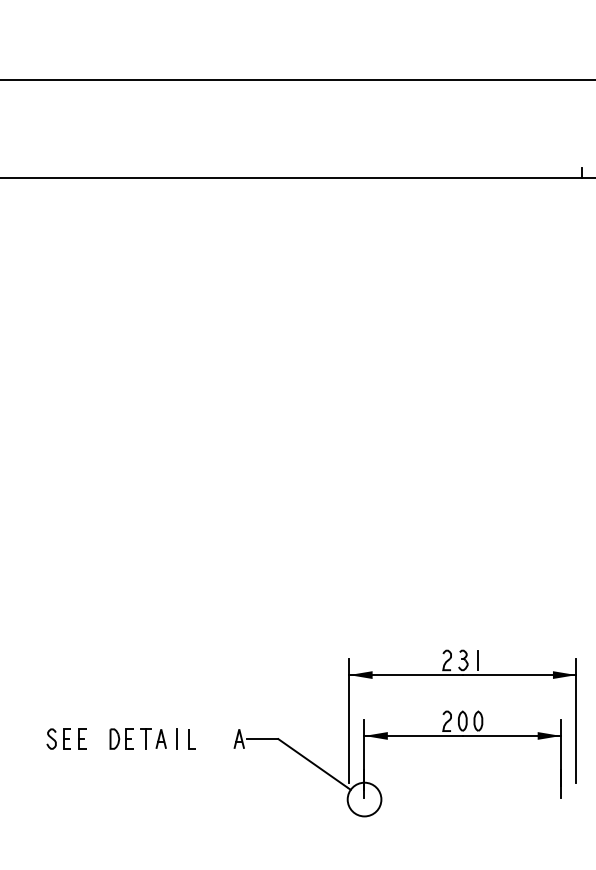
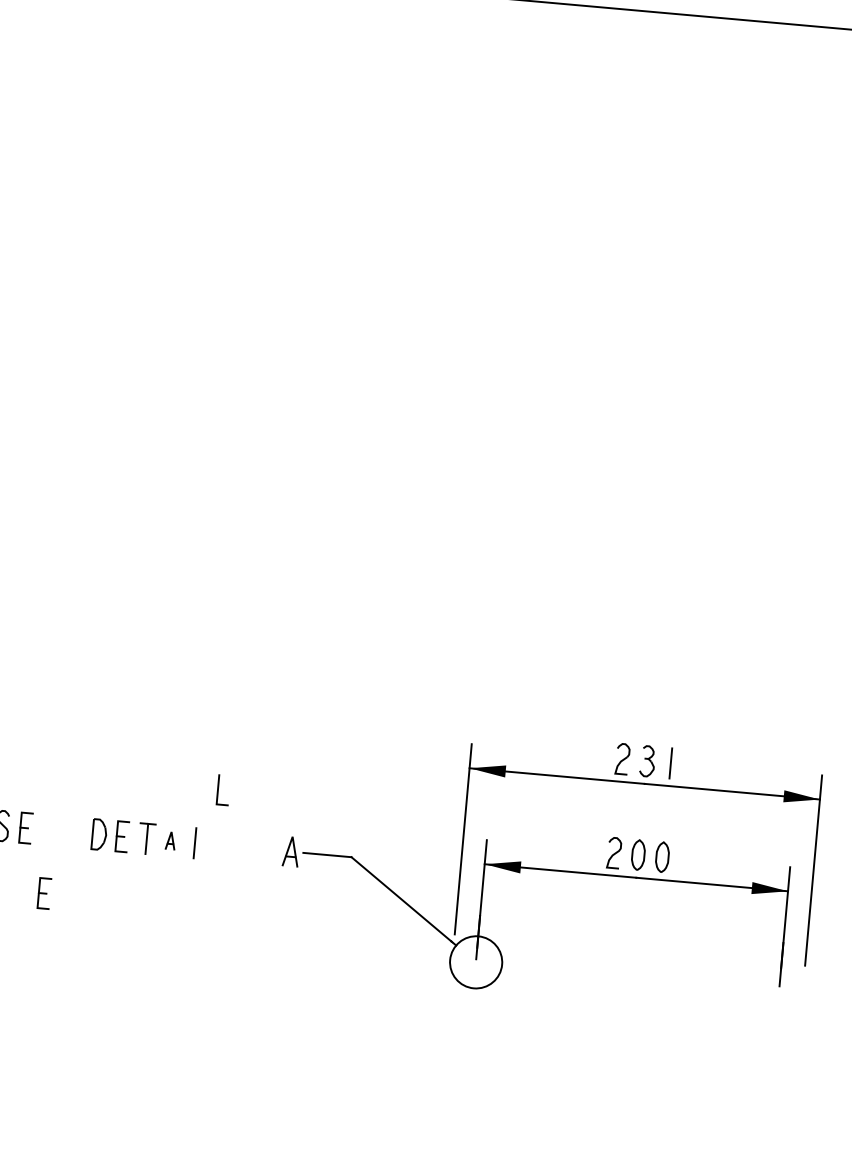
part: (82, 738) -> (43, 892), moved
part: (160, 738) -> (169, 840), size x0.6
line: (189, 739) -> (219, 790), moved

